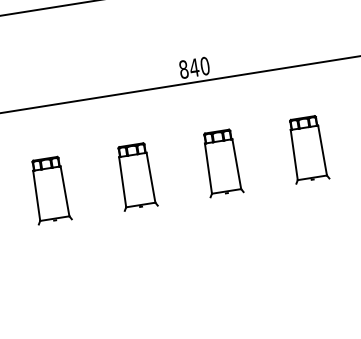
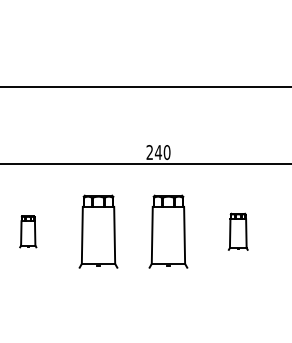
text: (183, 69) -> (149, 152), 840 -> 240
part: (306, 149) -> (237, 231), size x0.7
part: (222, 162) -> (168, 231), size x1.4
part: (136, 176) -> (98, 231), size x1.4
part: (49, 190) -> (27, 231), size x0.6

